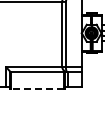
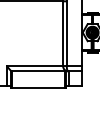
line: (37, 88) -> (38, 87), dashed -> solid

